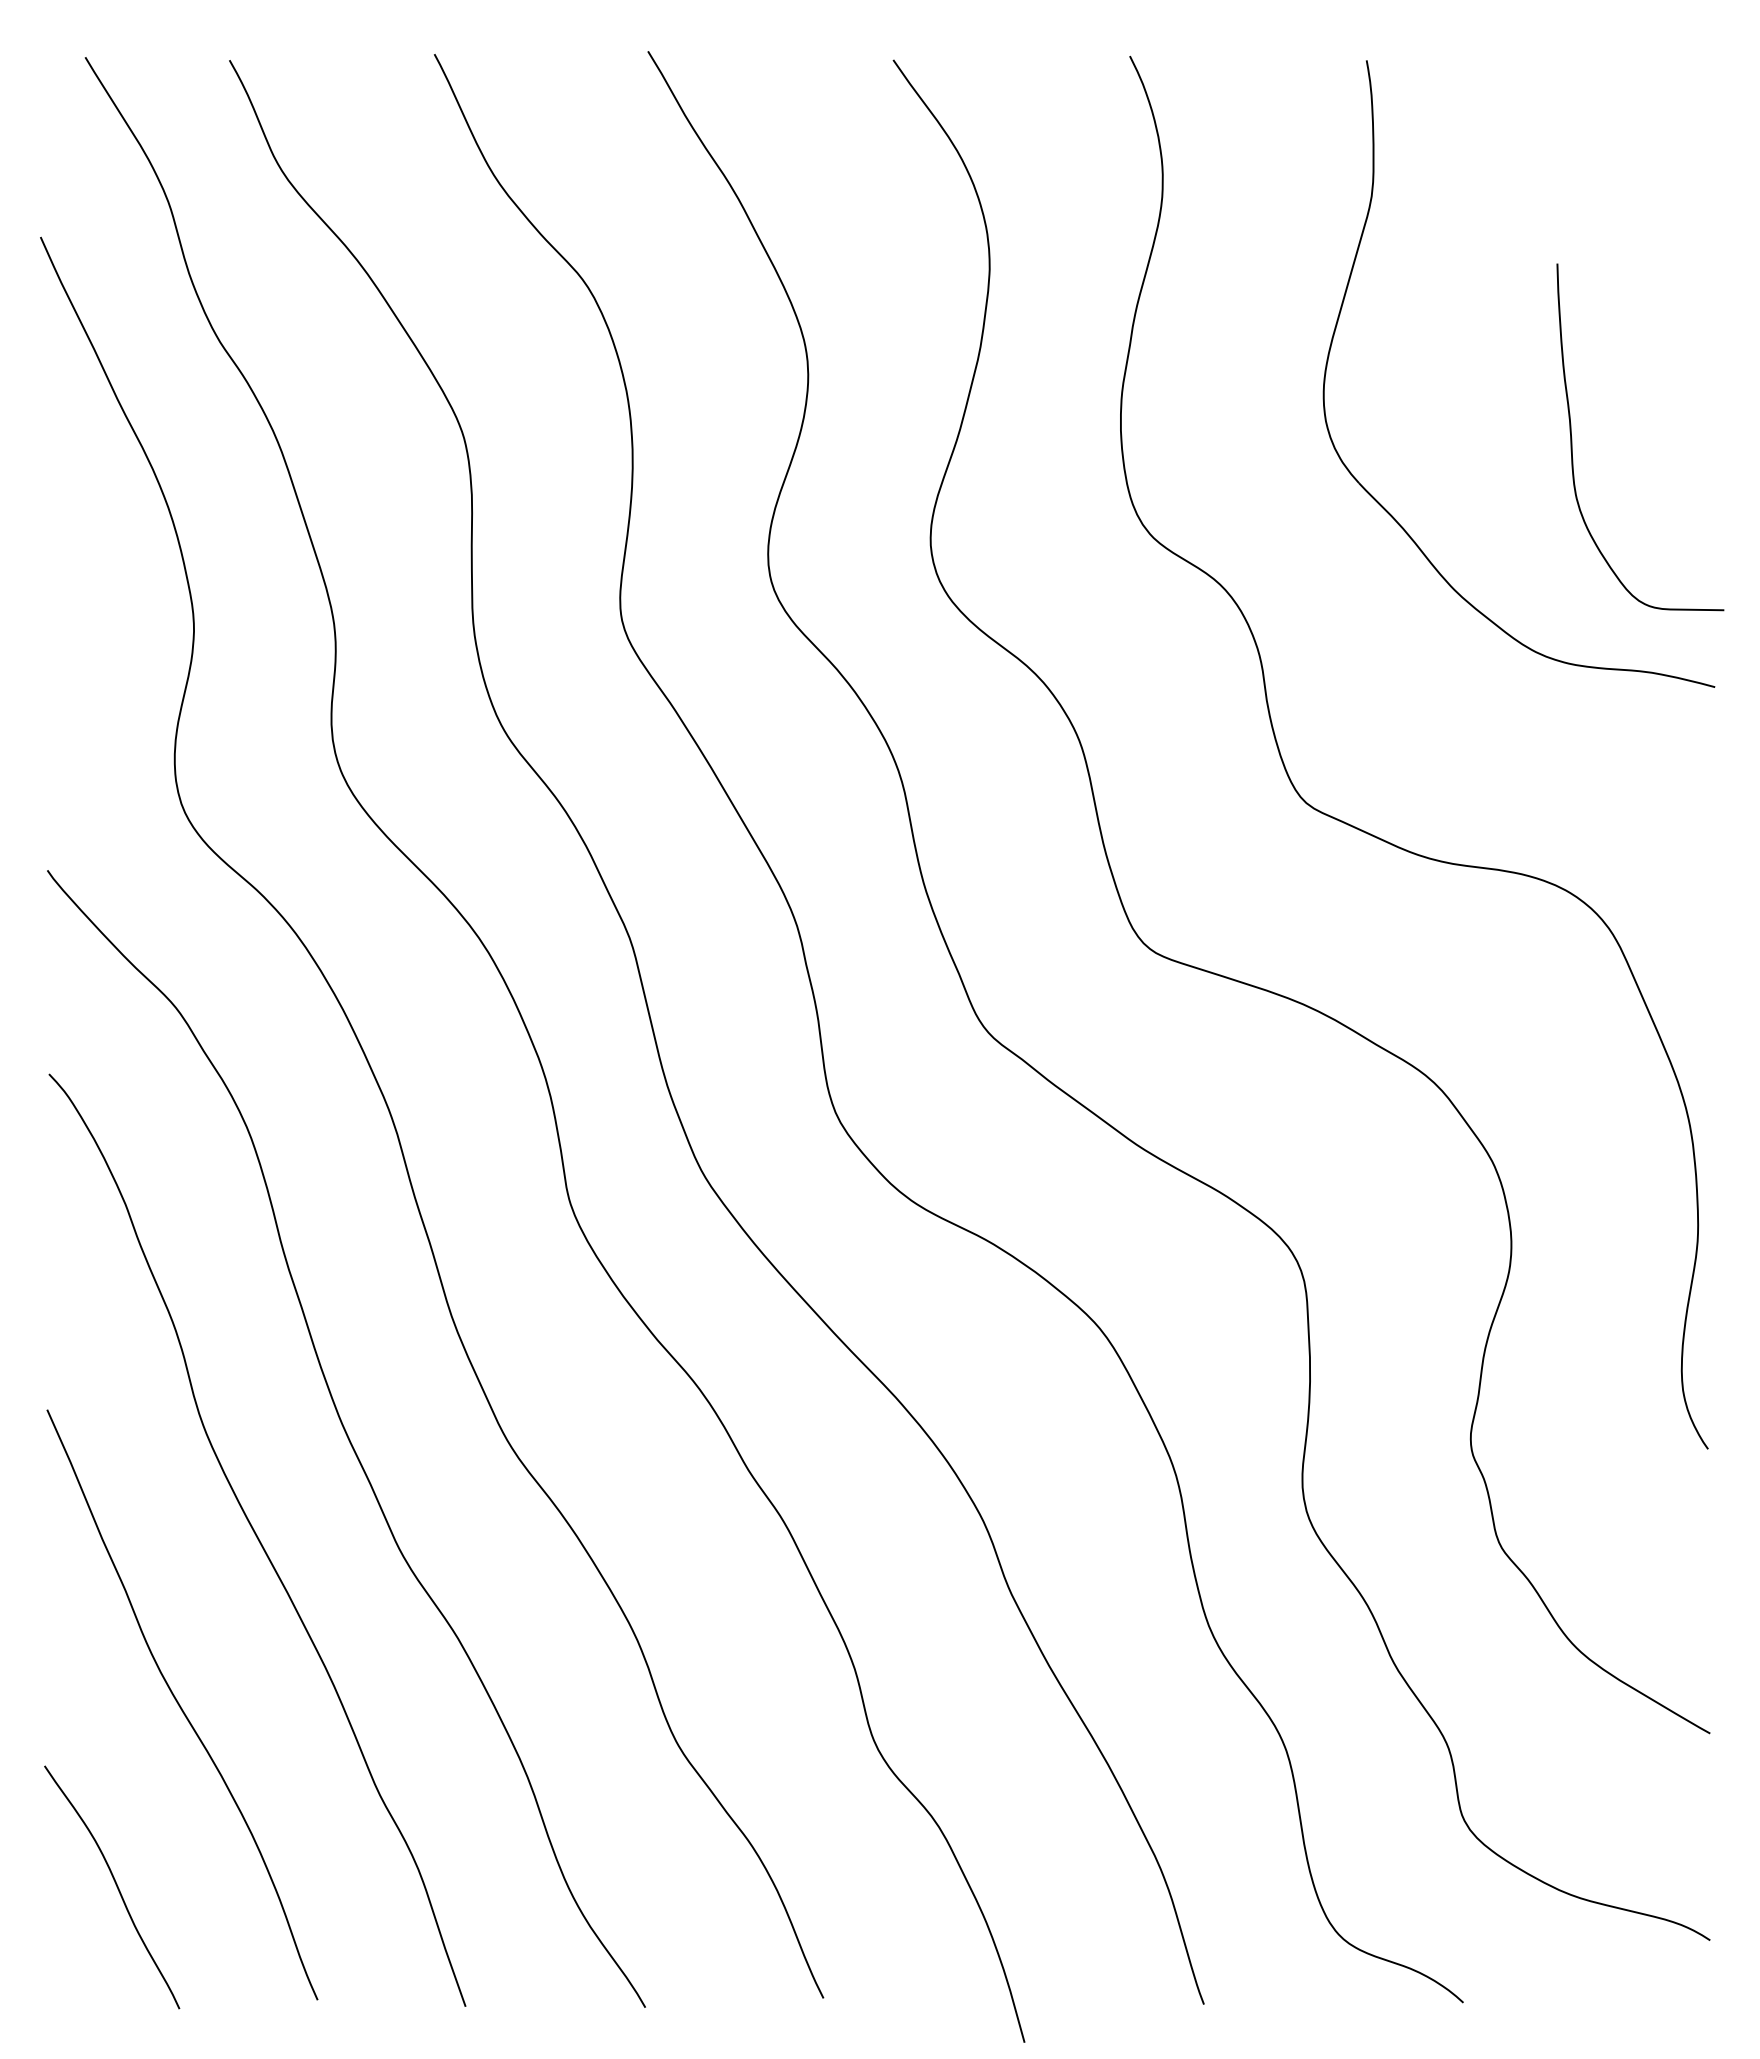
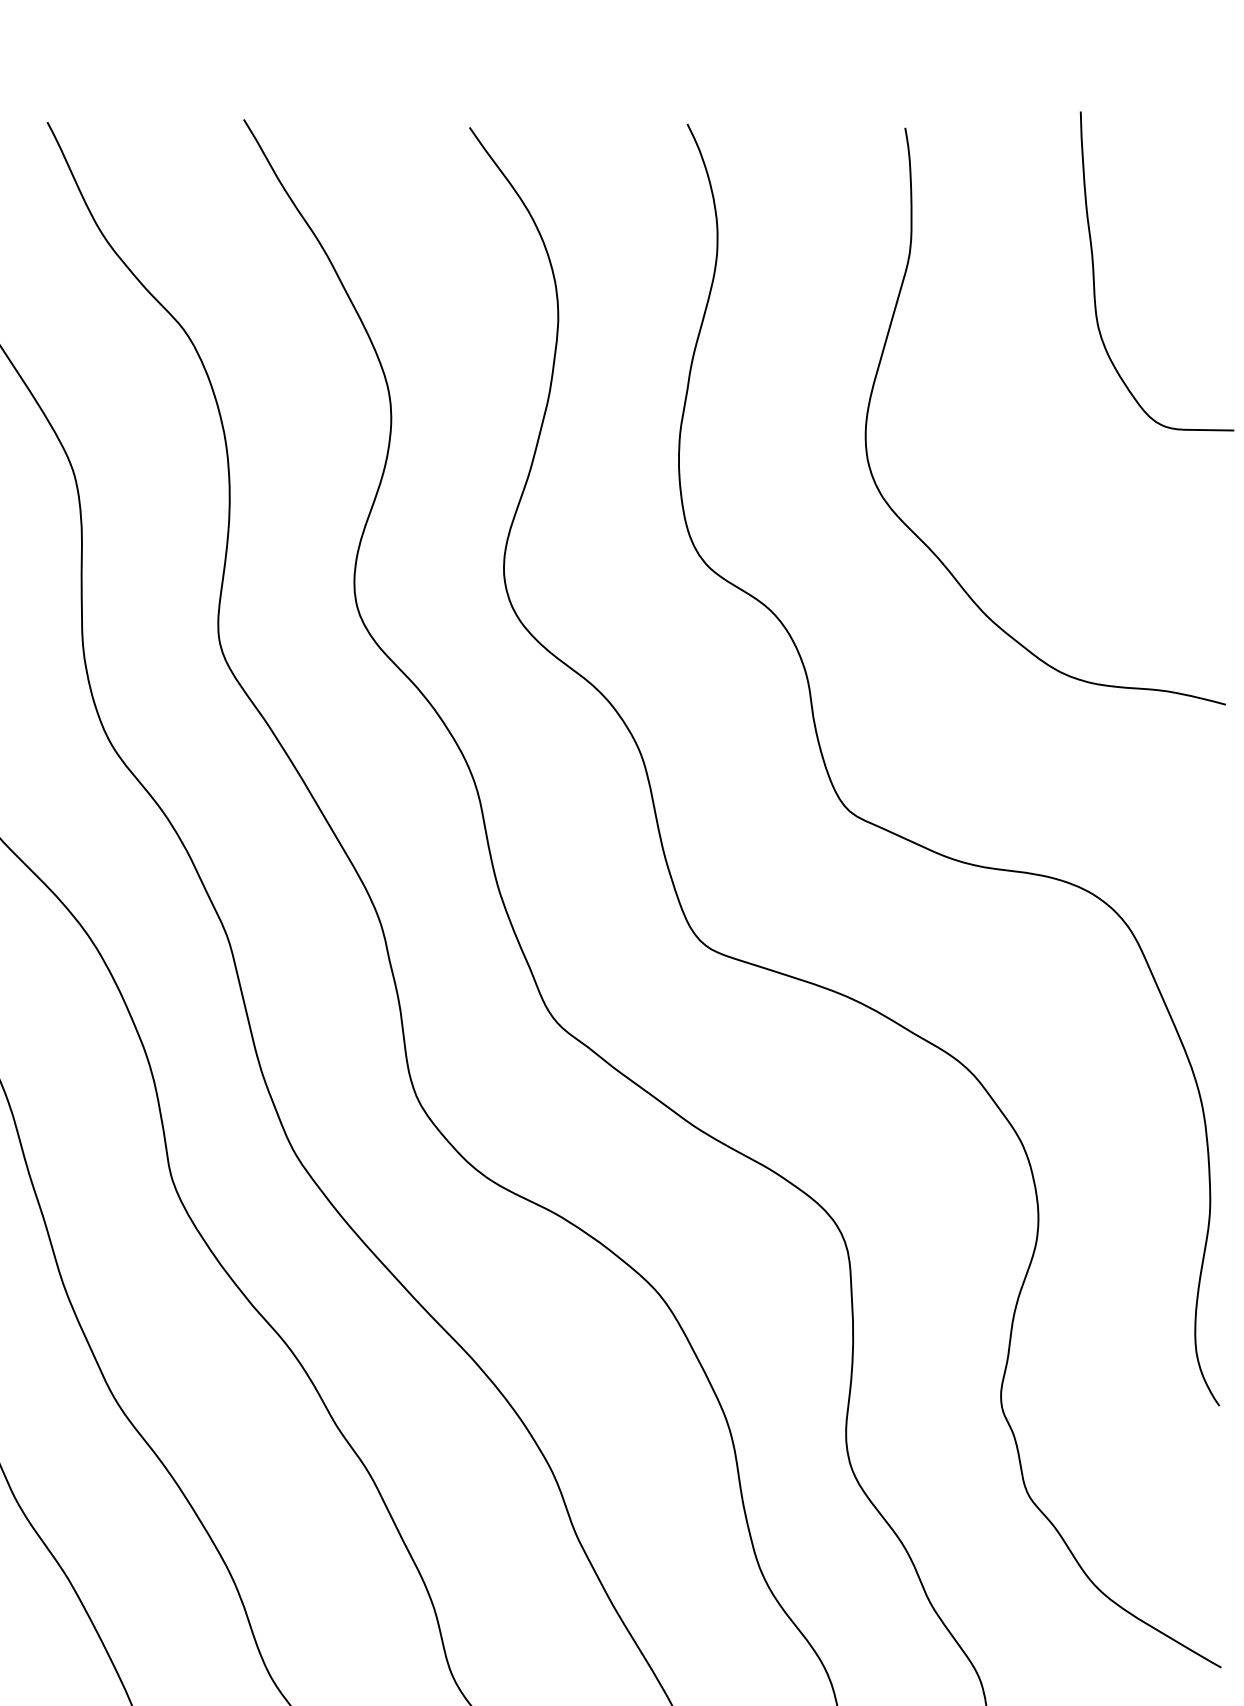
curve: (1572, 438) -> (1094, 272), moved

